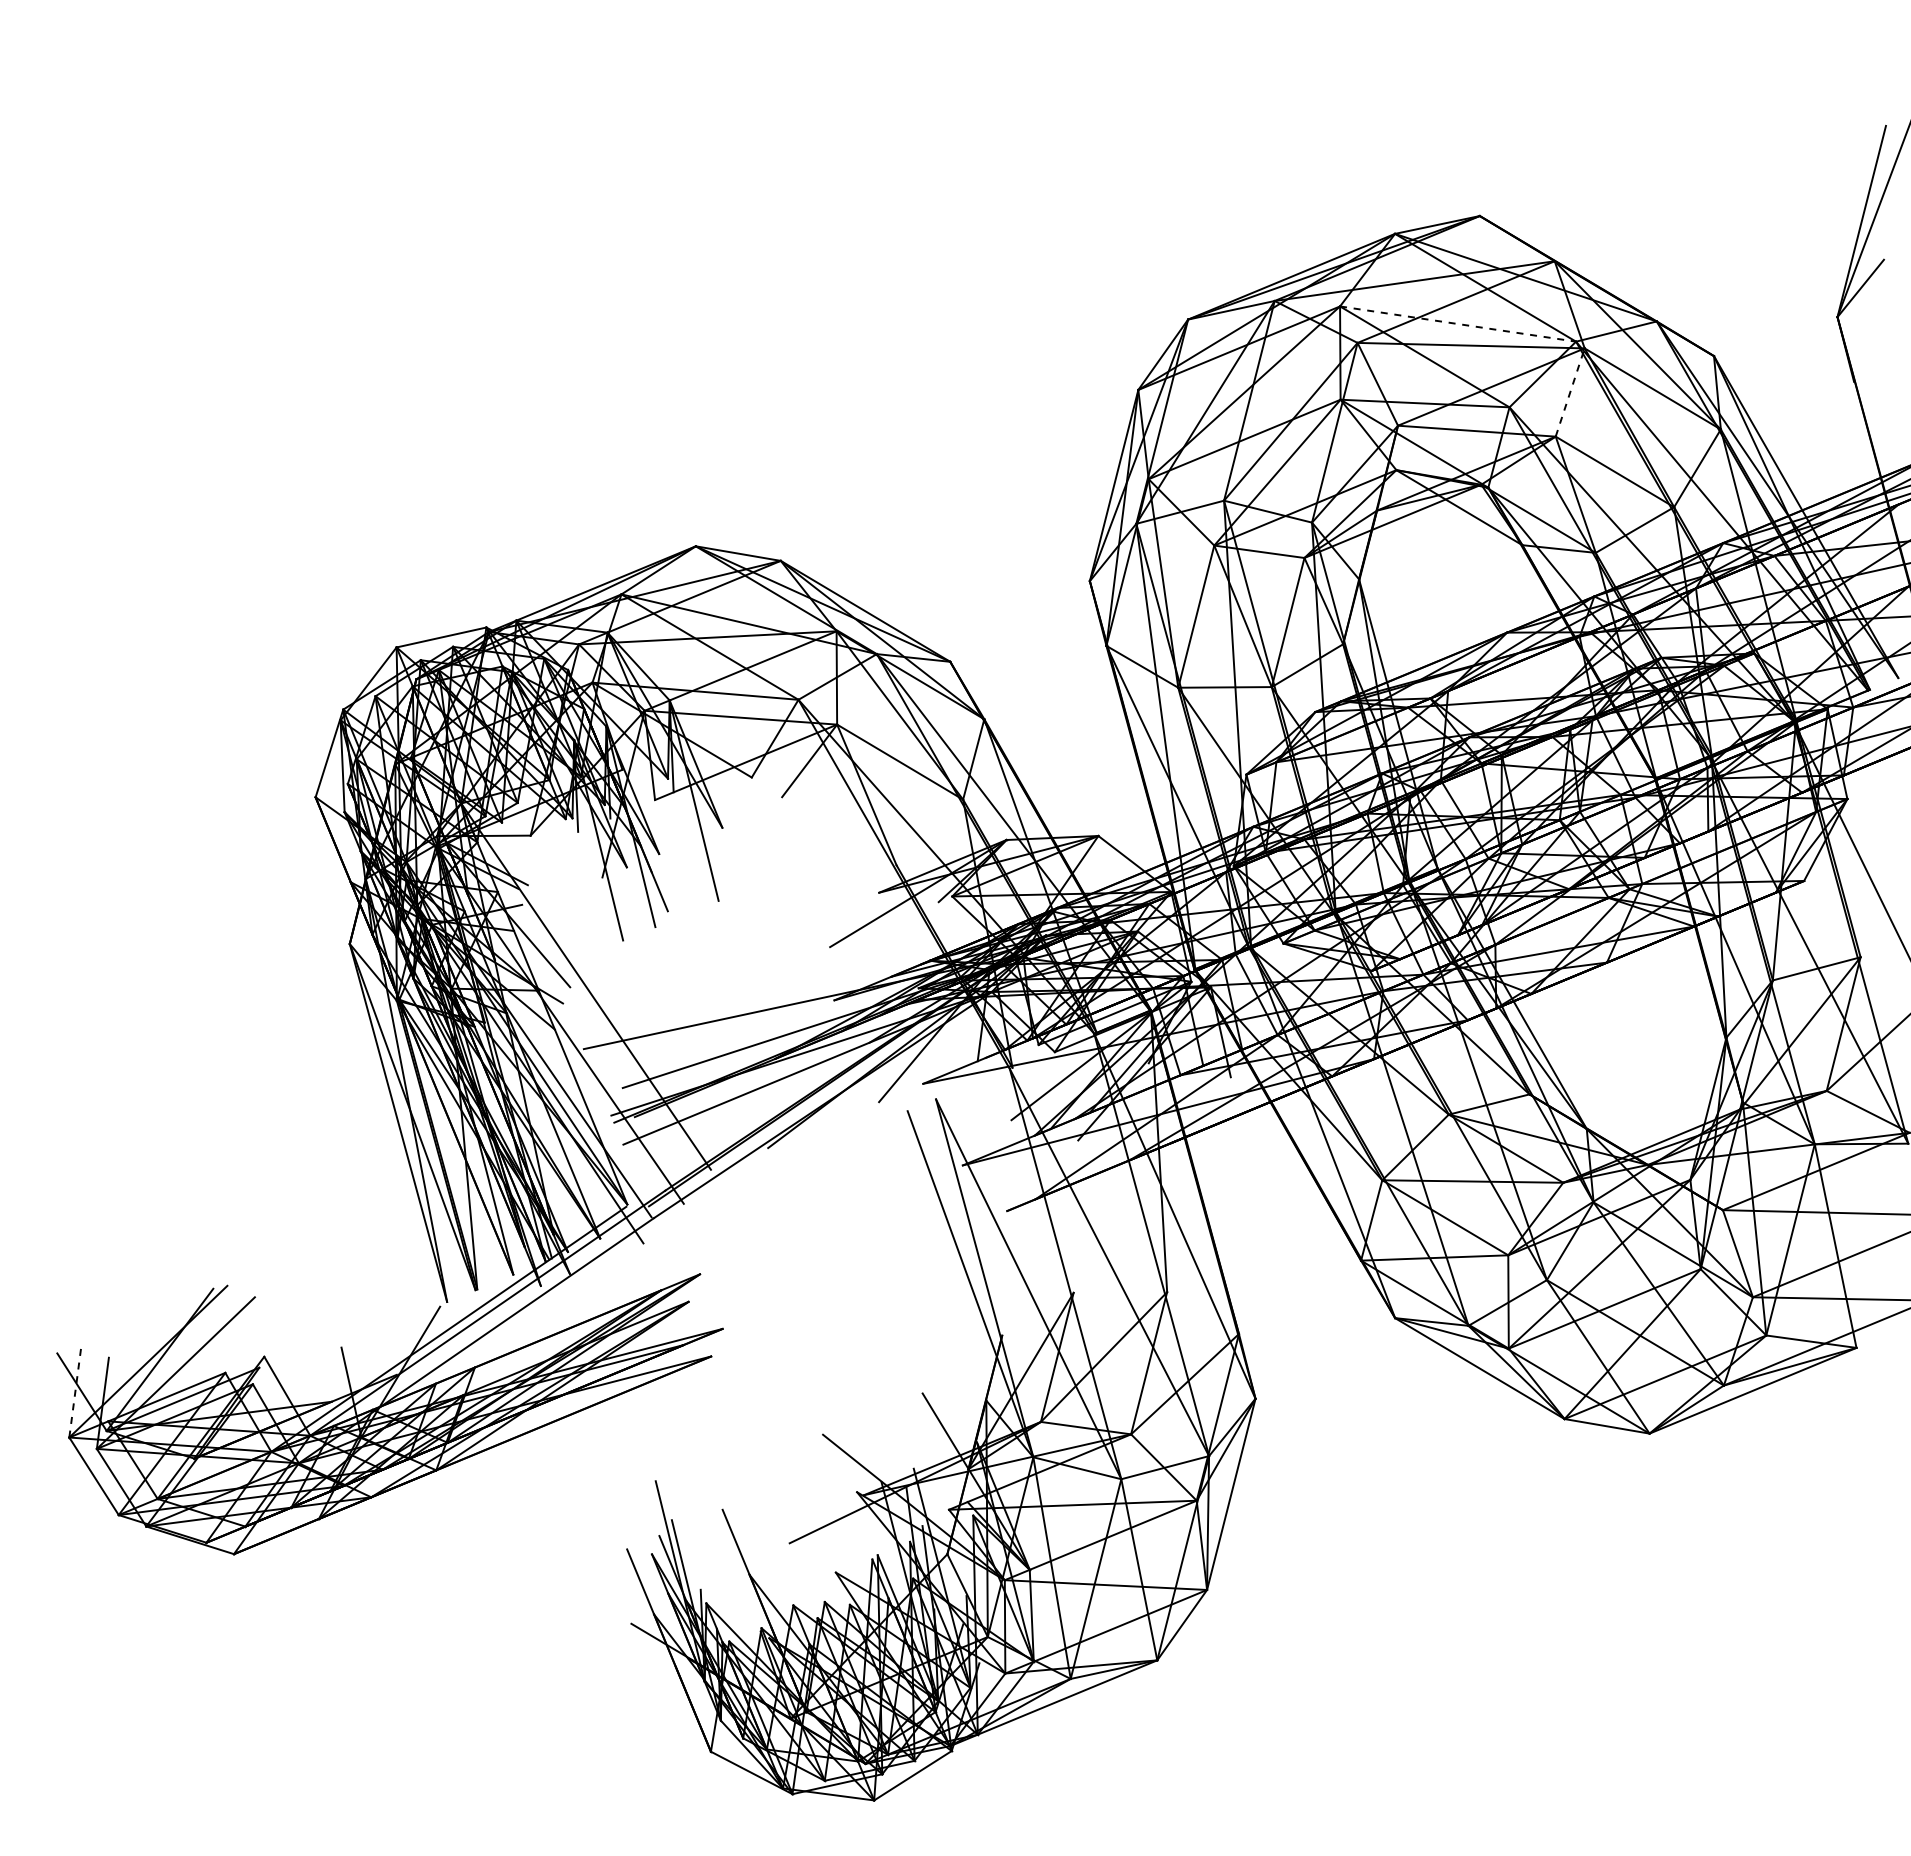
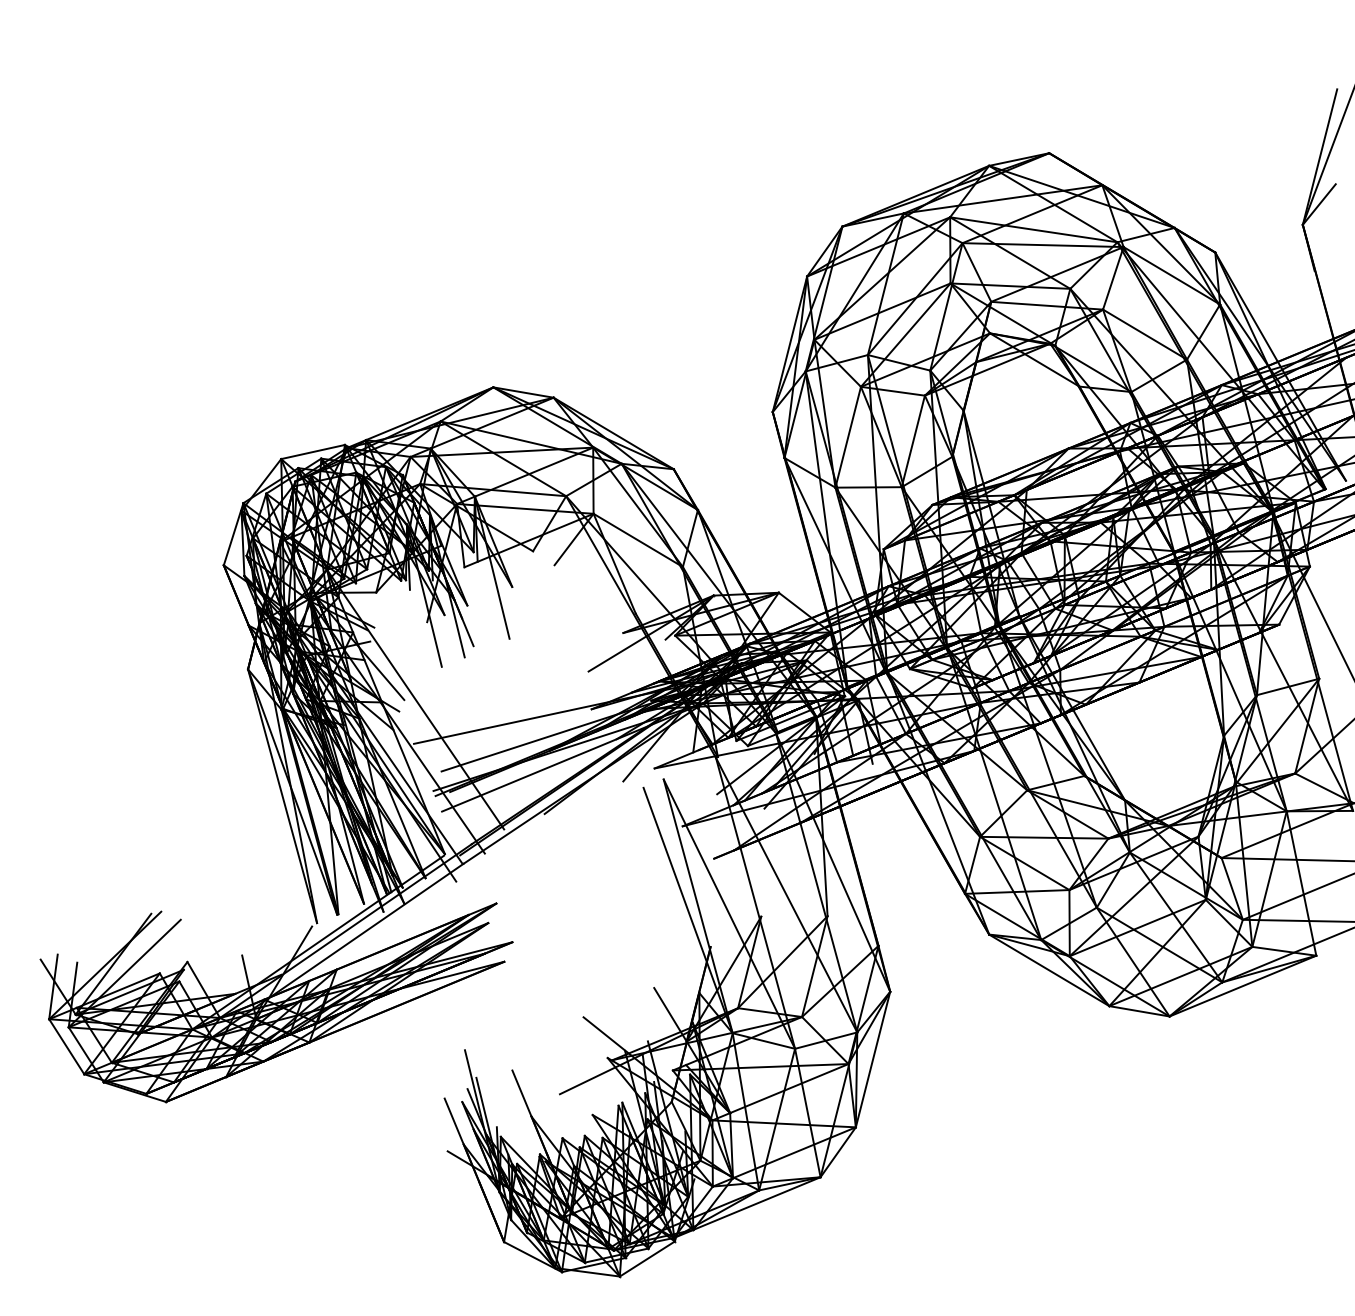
line: (1458, 324) -> (1034, 230), dashed -> solid
line: (1570, 392) -> (1113, 278), dashed -> solid
line: (75, 1391) -> (53, 986), dashed -> solid

